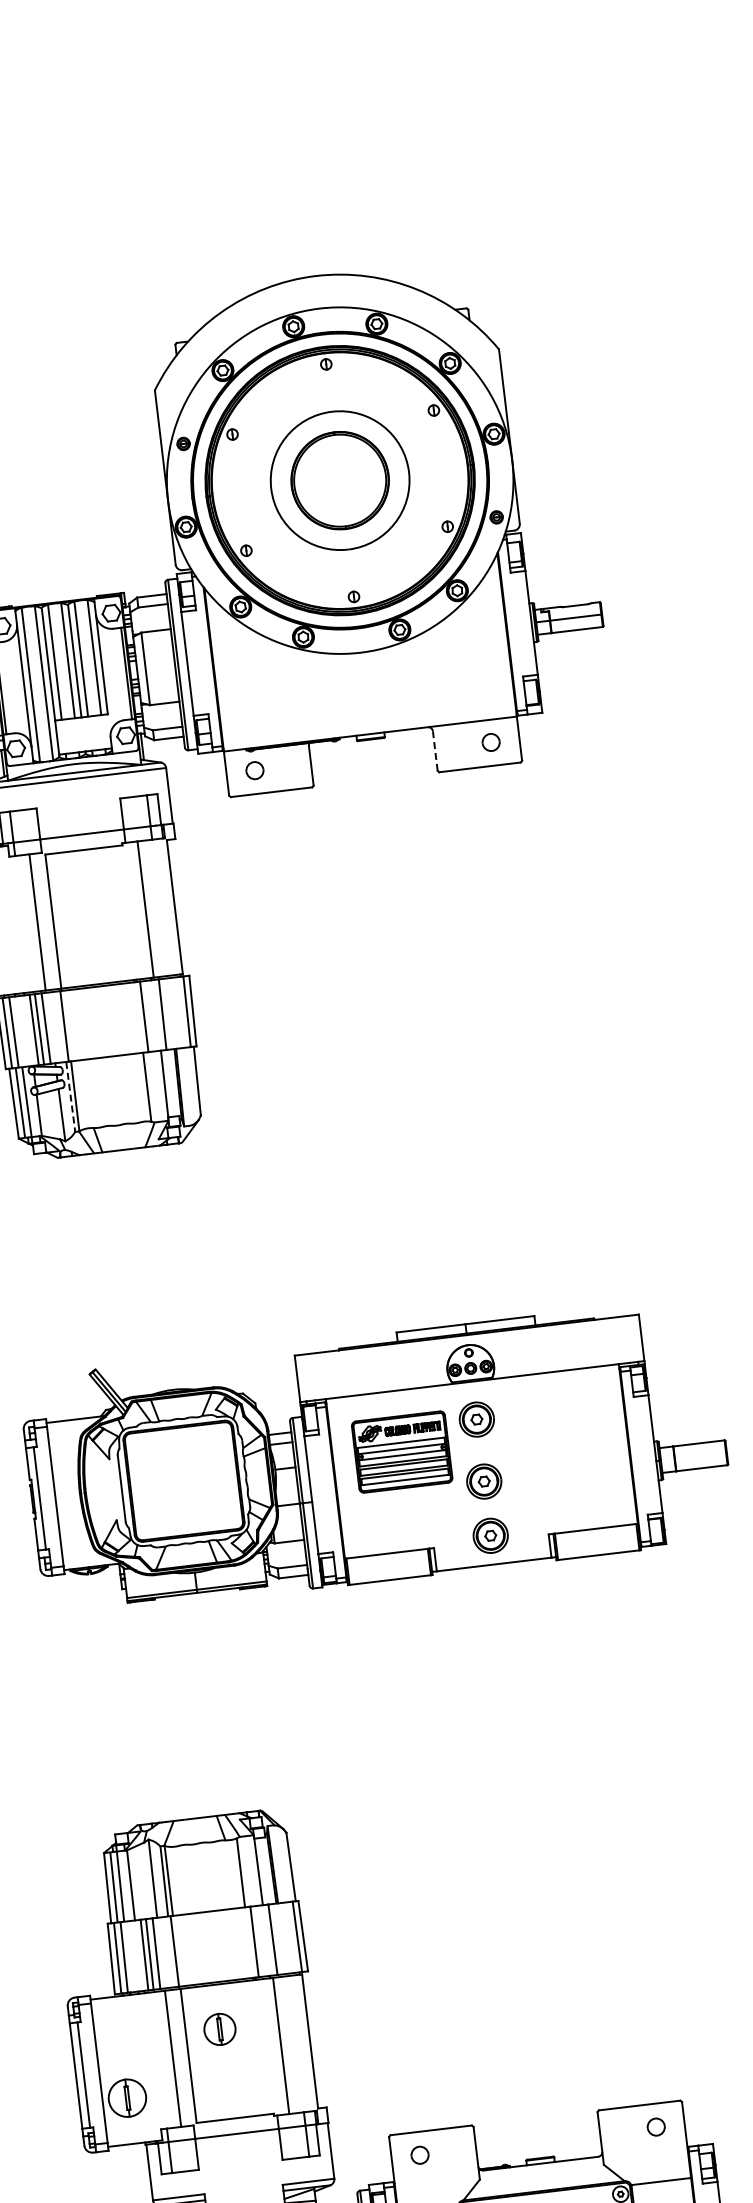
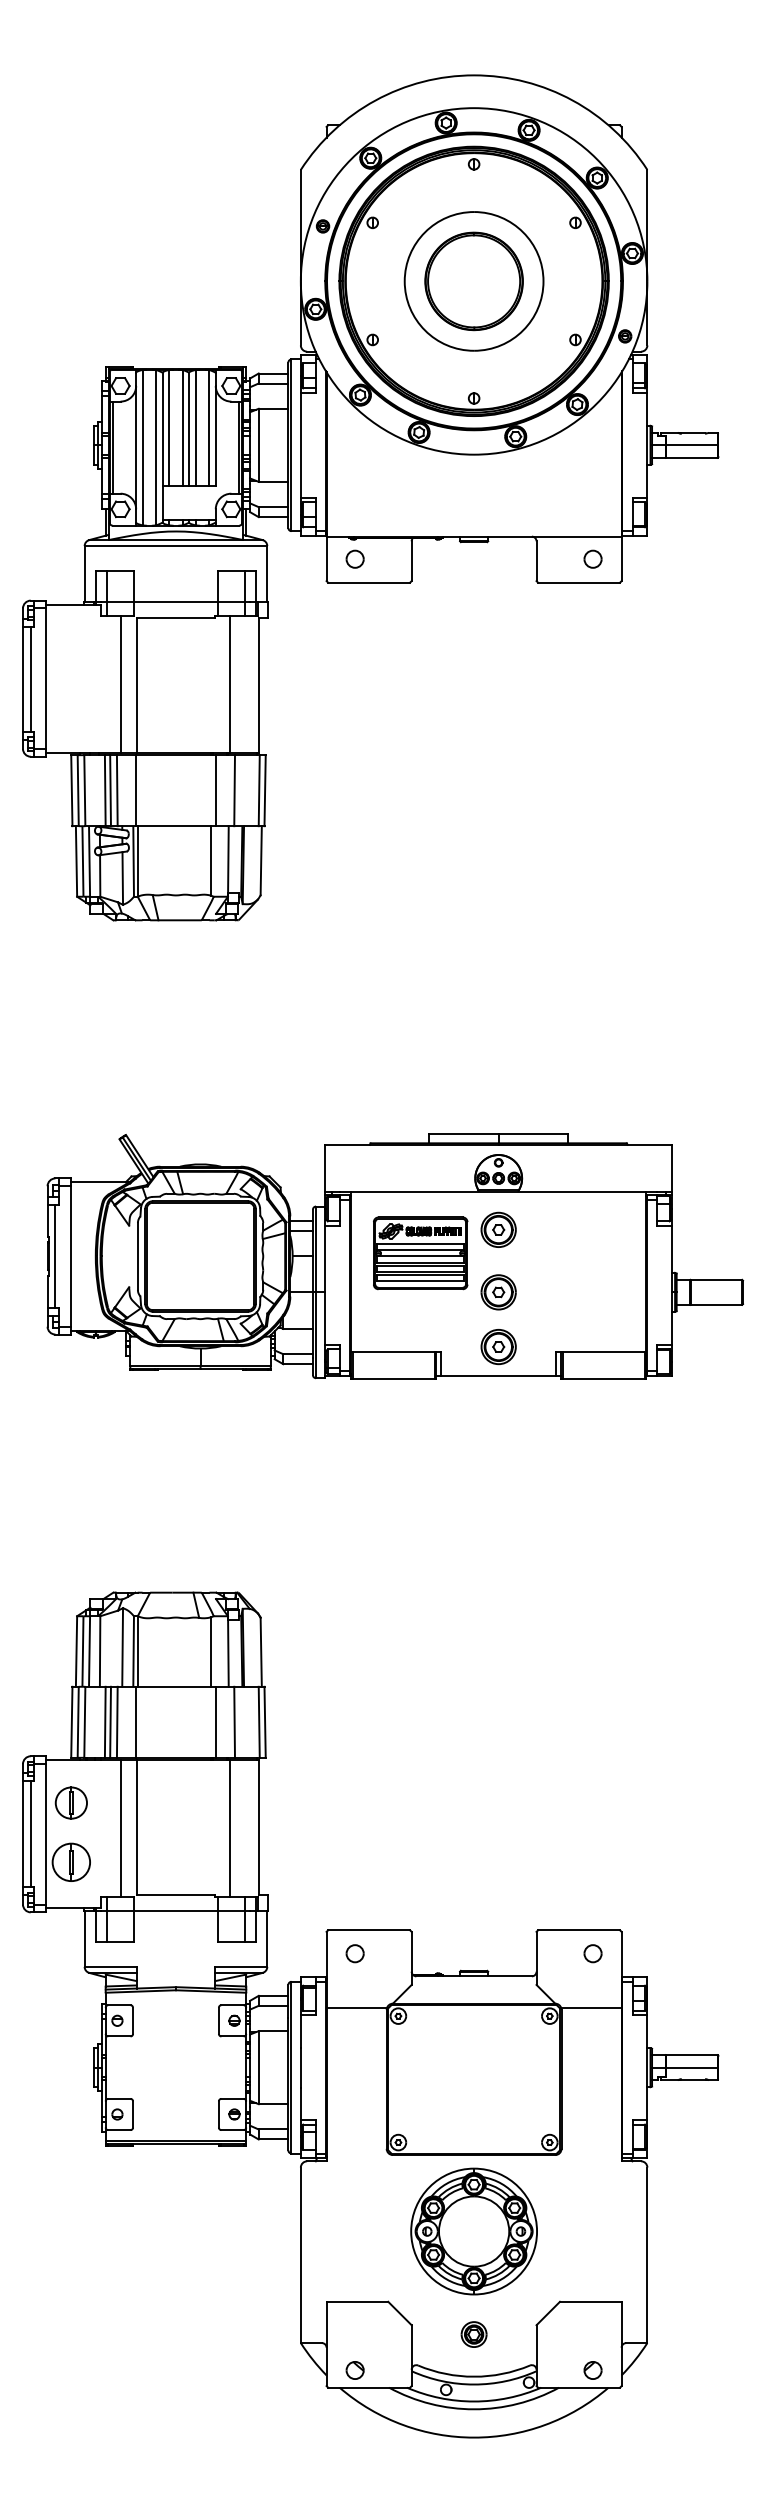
line: (435, 751) -> (536, 561), dashed -> solid
line: (70, 1096) -> (133, 861), dashed -> solid
part: (219, 2028) -> (70, 1802), moved

